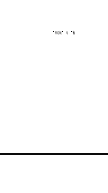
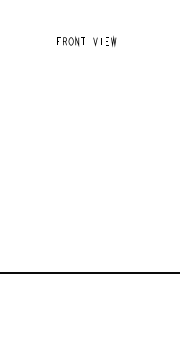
part: (64, 32) -> (88, 41), size x1.43

